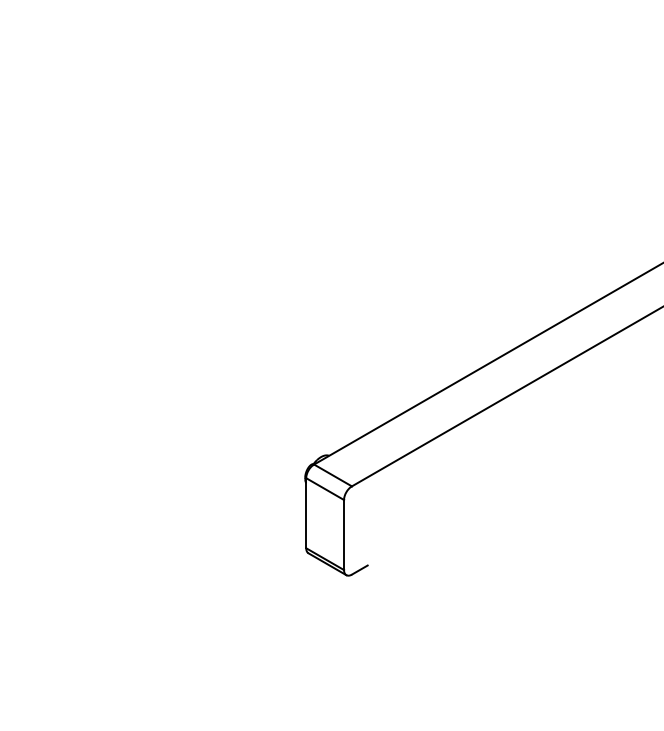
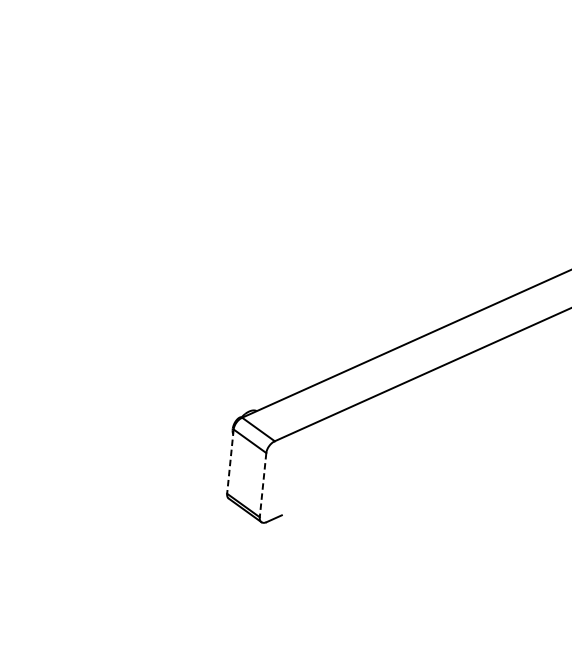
line: (306, 513) -> (230, 461), solid -> dashed
line: (344, 535) -> (263, 485), solid -> dashed

